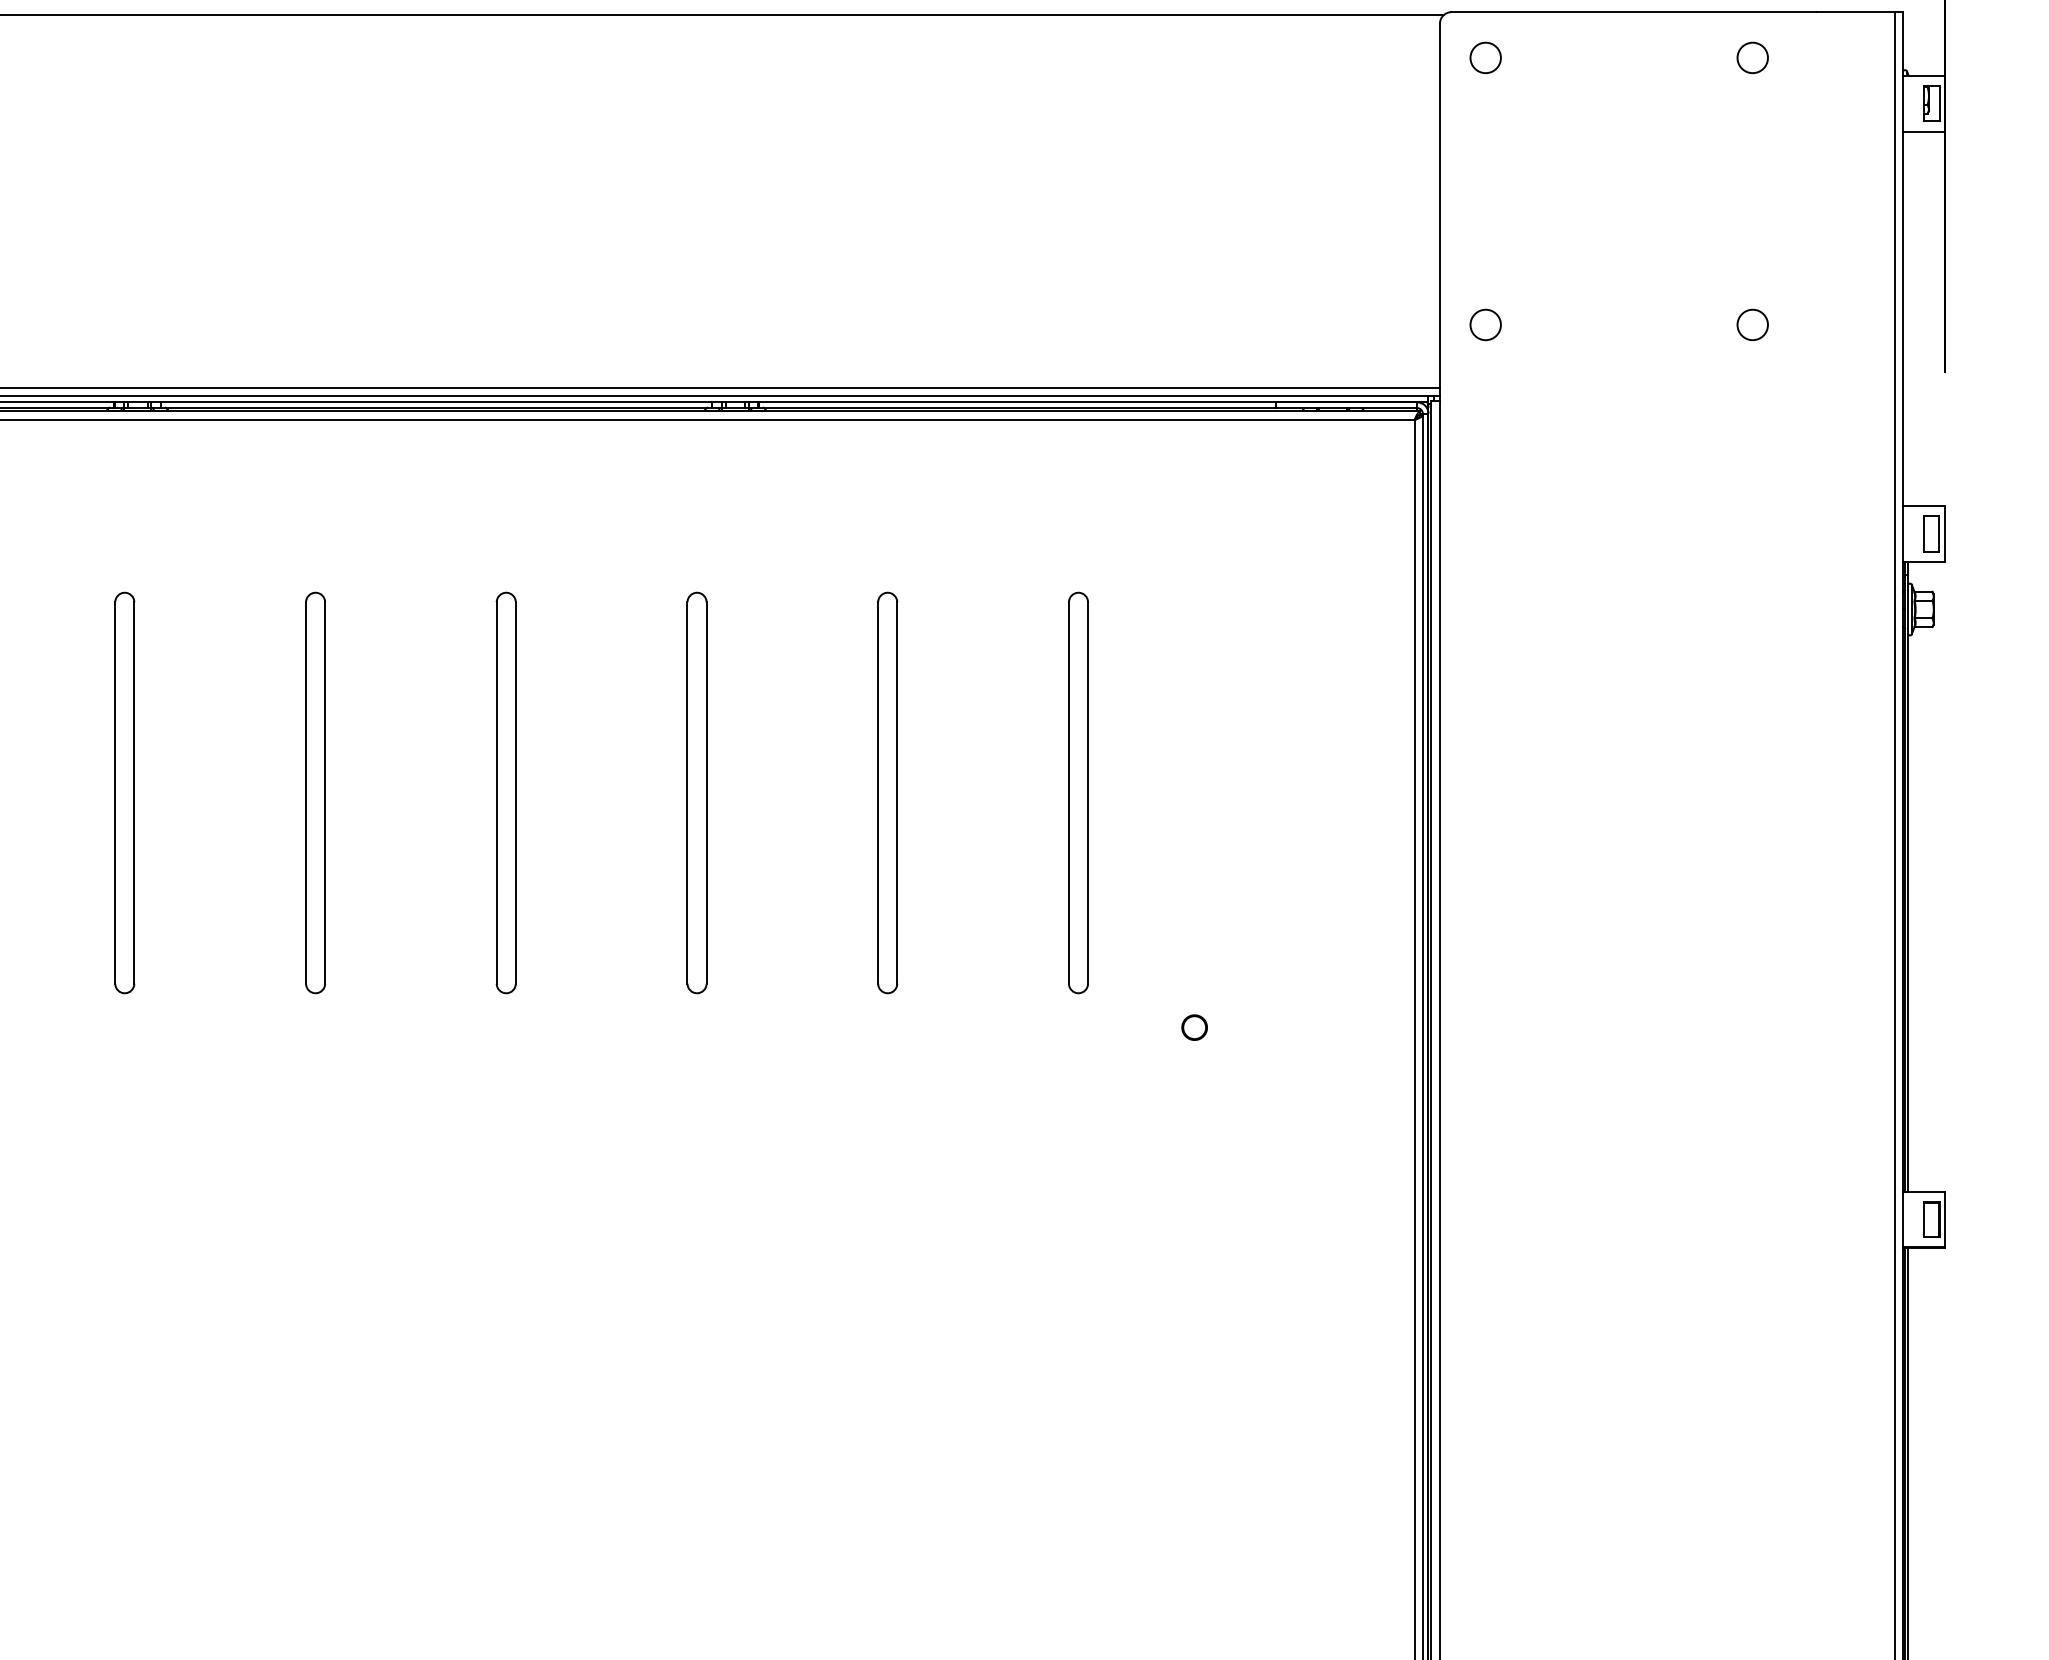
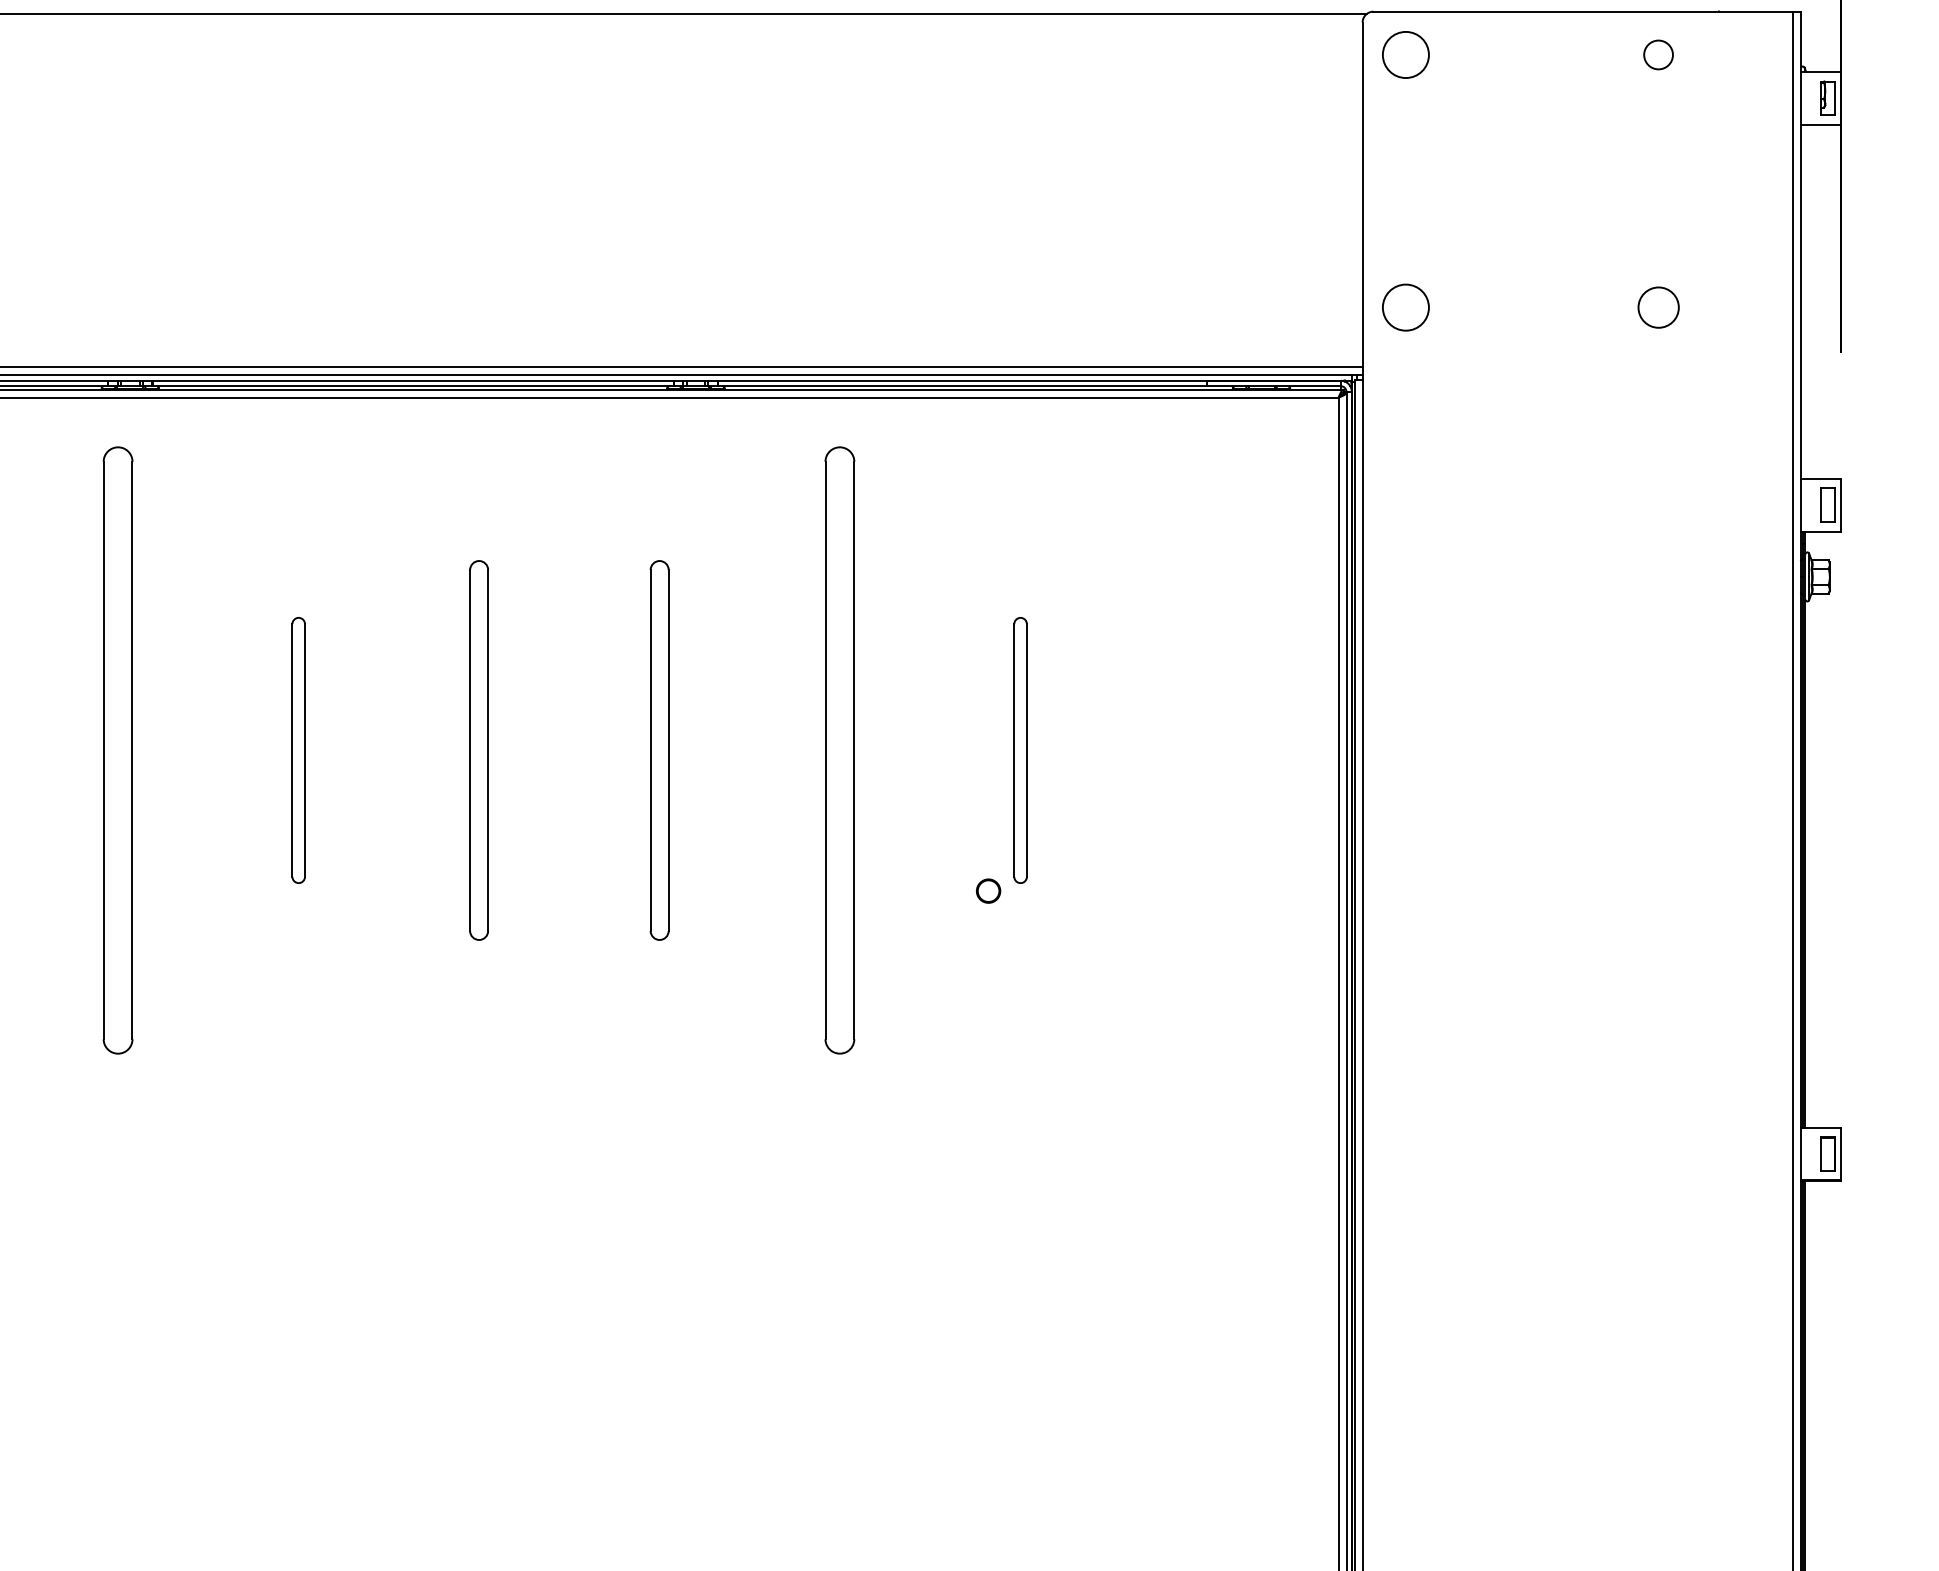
circle: (1485, 57) -> (1405, 54), size x1.6
circle: (1485, 324) -> (1405, 307), size x1.6
circle: (1752, 324) -> (1658, 307), size x1.4
part: (124, 792) -> (117, 750), size x1.6
part: (315, 792) -> (298, 750), size x0.7
part: (887, 792) -> (839, 750), size x1.6
part: (1078, 792) -> (1020, 750), size x0.7
circle: (1194, 1027) -> (988, 891), moved

